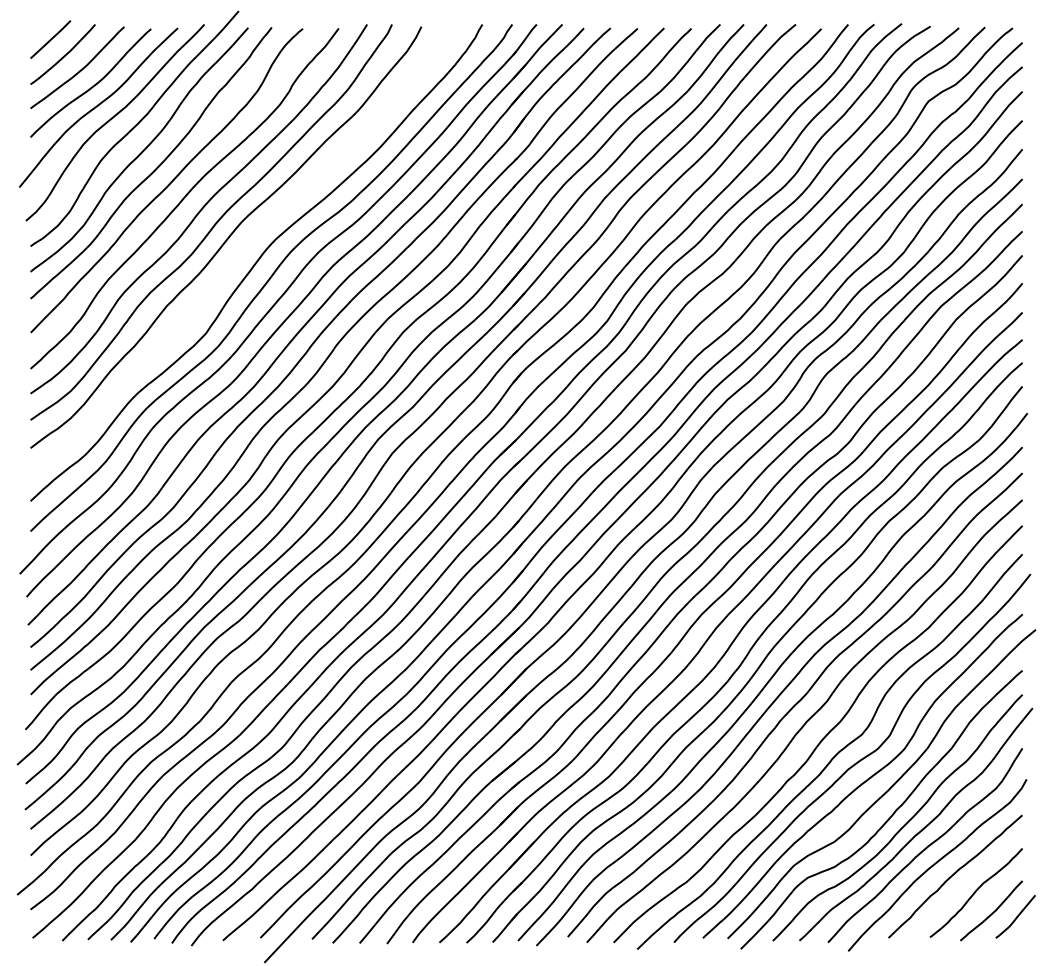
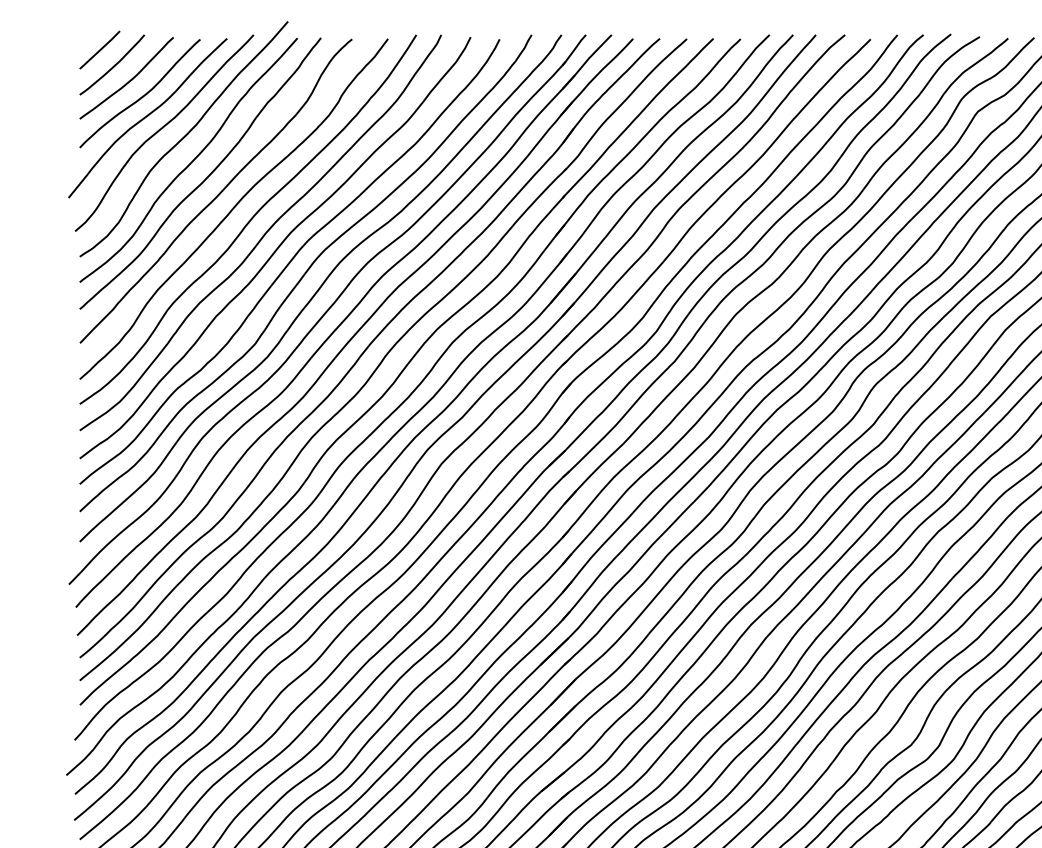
curve: (240, 251) -> (289, 261), added

